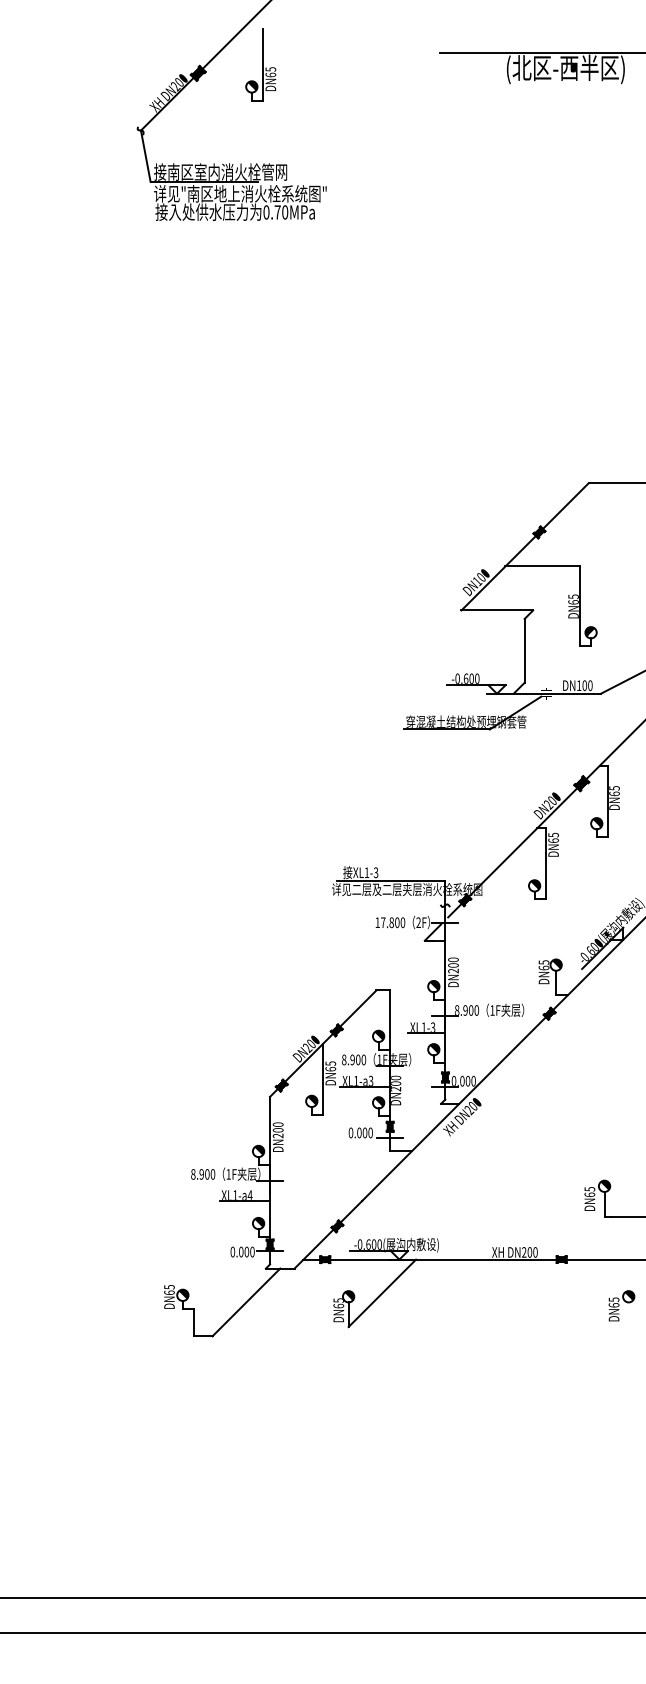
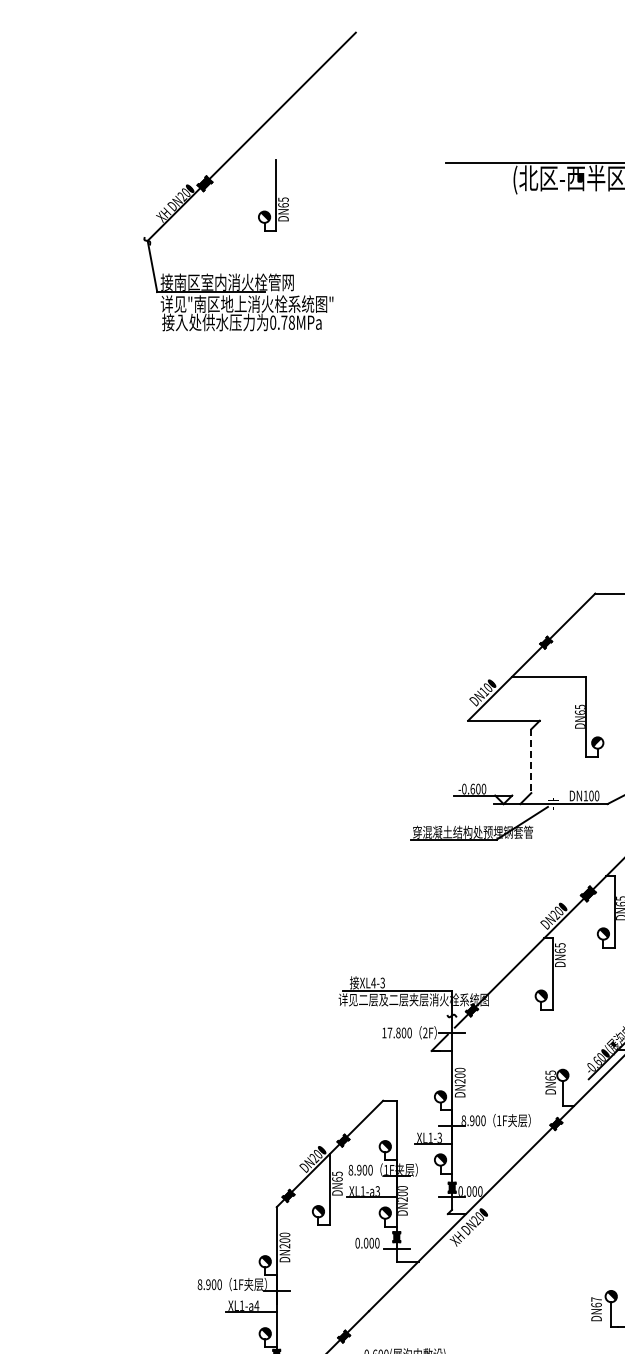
part: (260, 64) -> (273, 194), moved
text: (285, 212) -> (292, 322), 0.70MPa -> 0.78MPa
line: (524, 650) -> (531, 760), solid -> dashed
text: (366, 872) -> (373, 982), XL1-3 -> XL4-3
text: (589, 1189) -> (596, 1299), DN65 -> DN67

